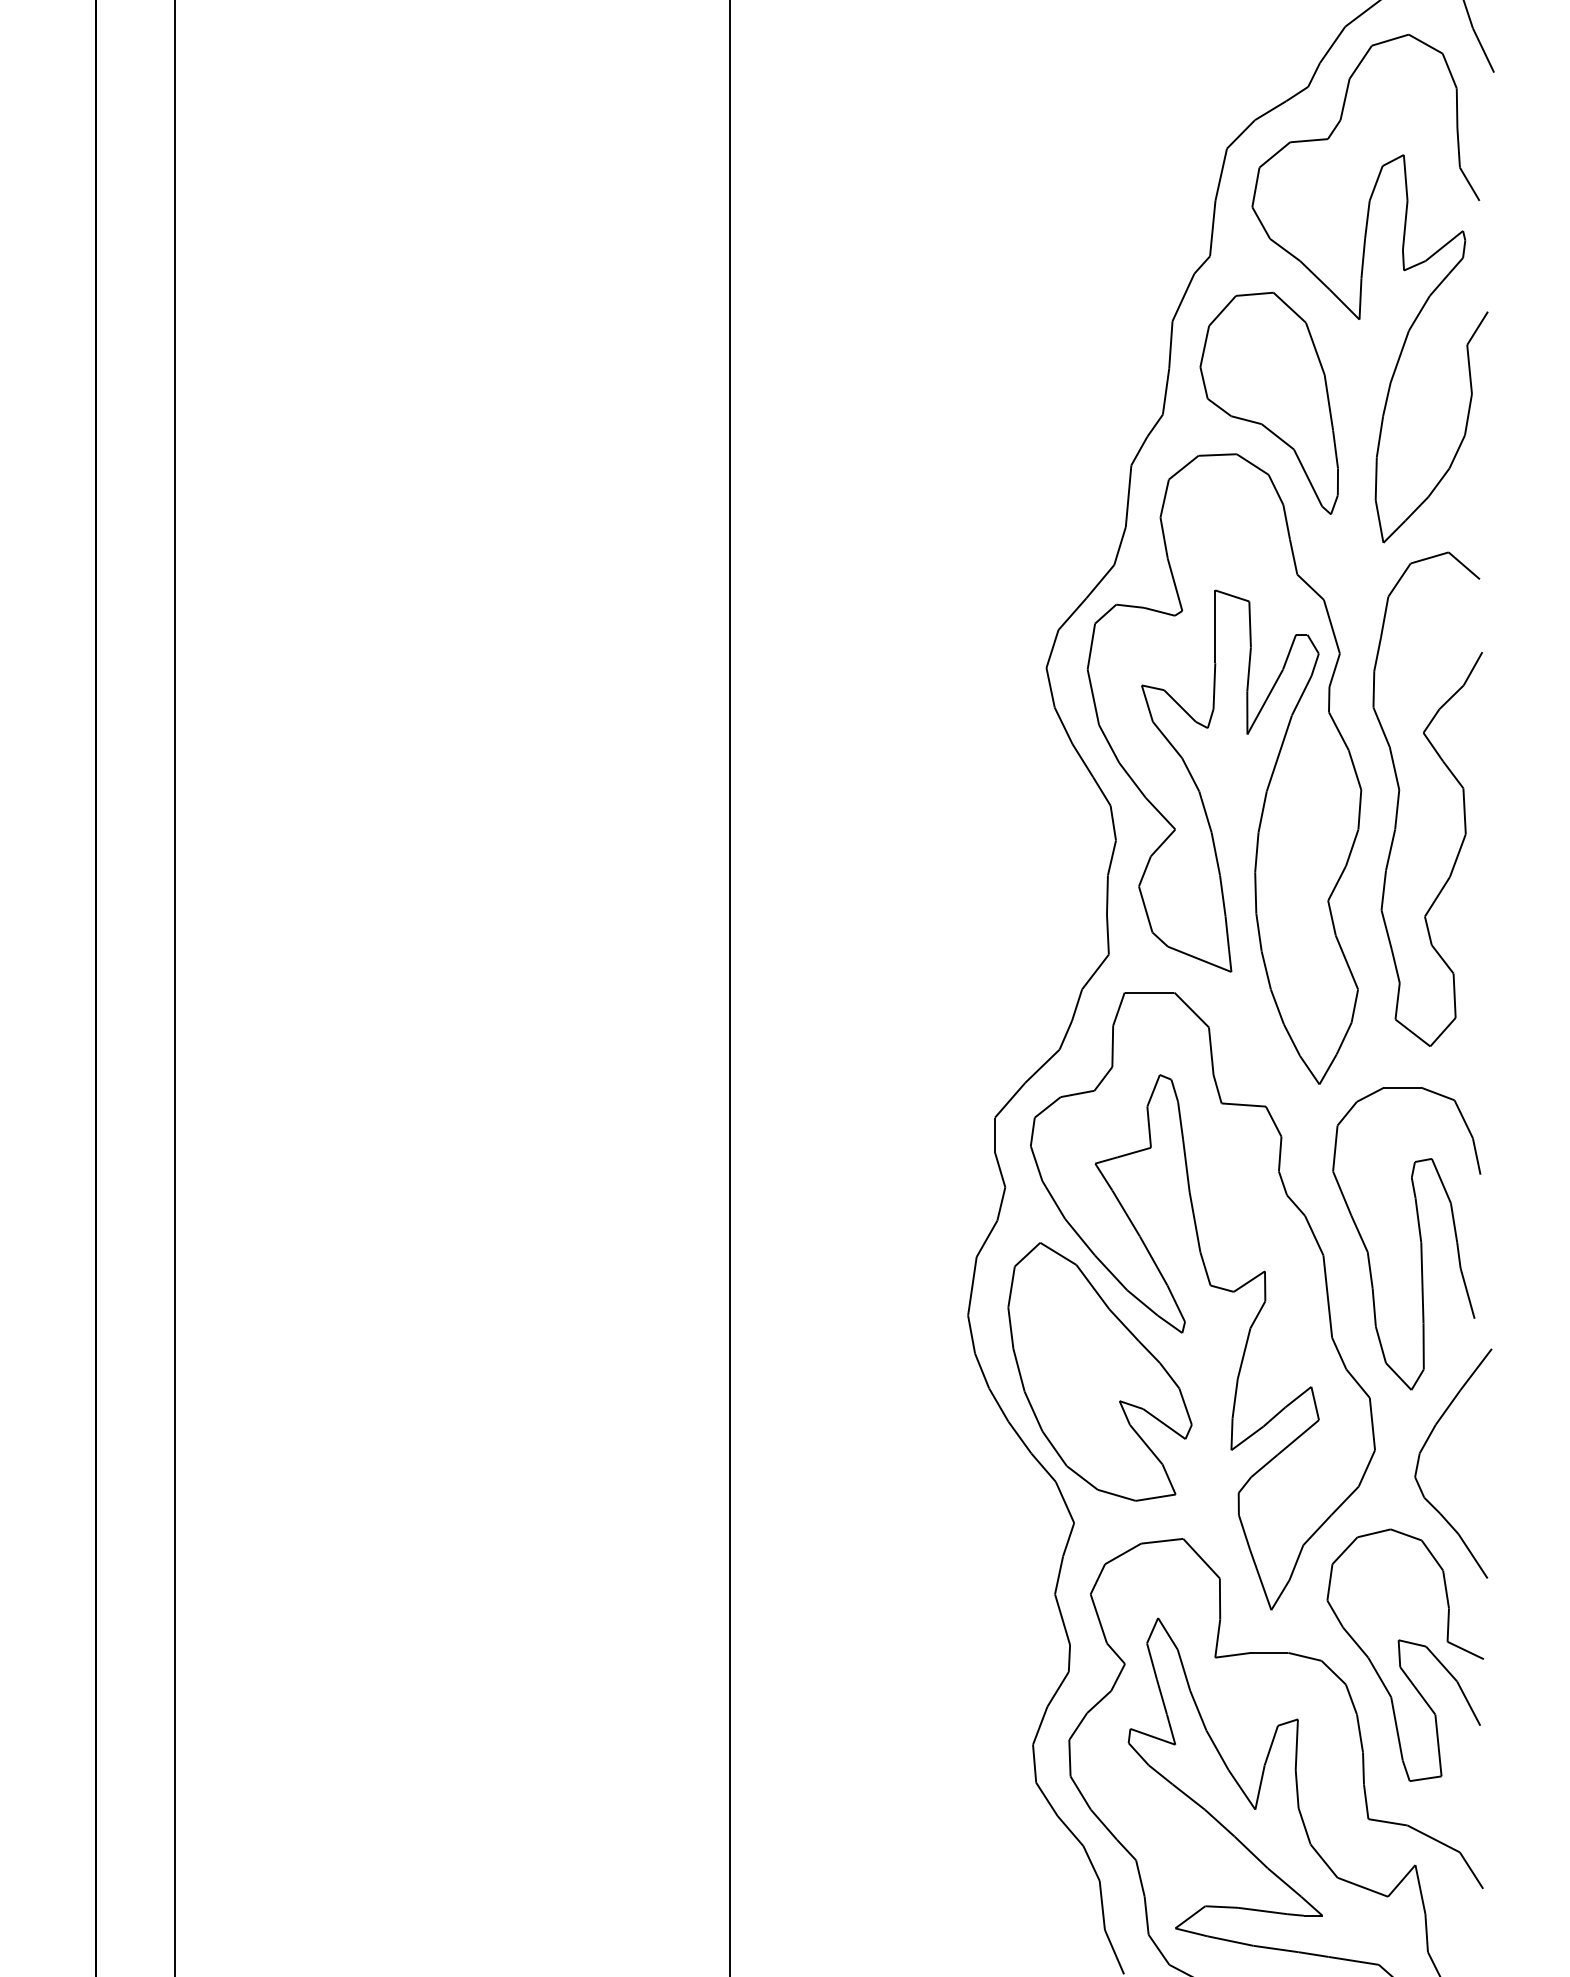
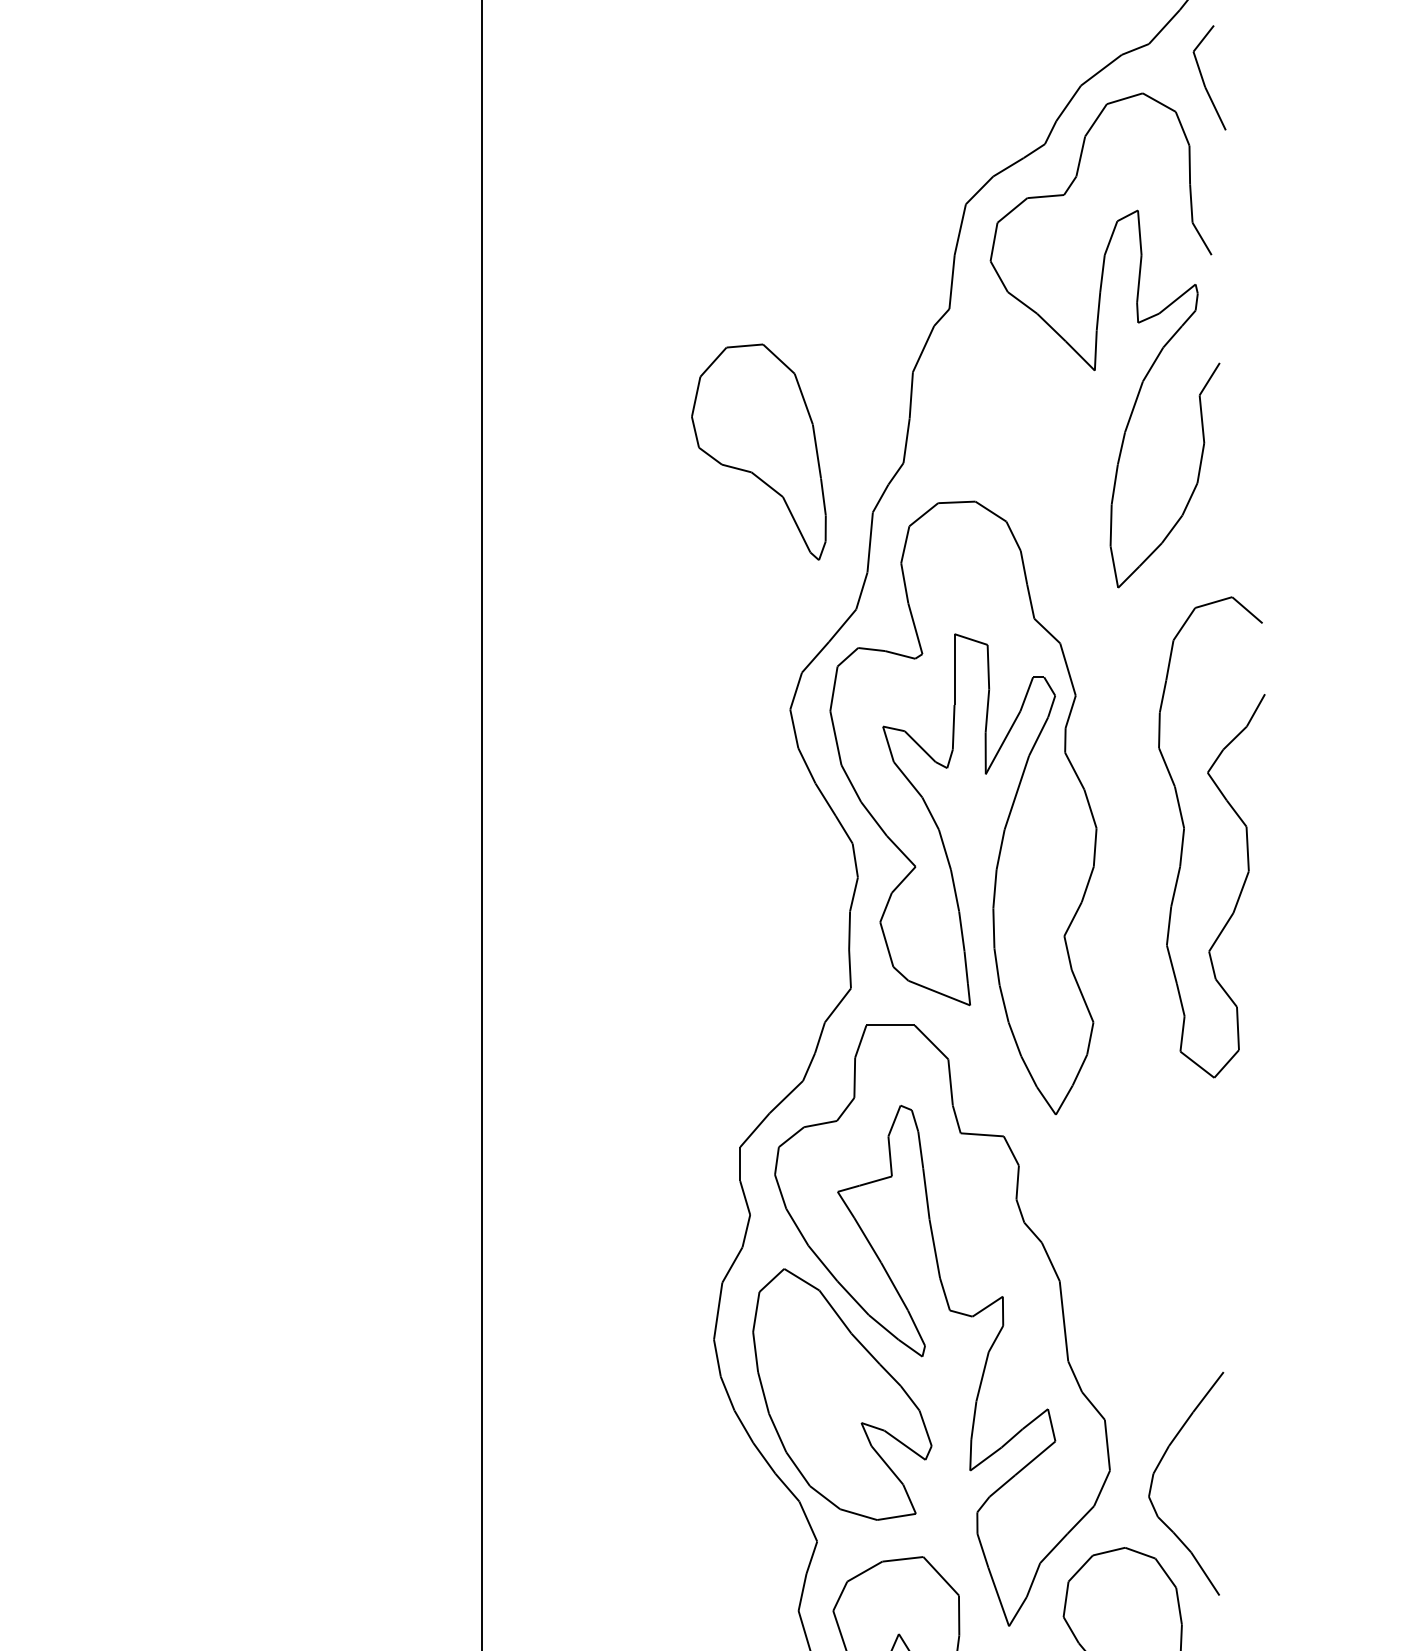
part: (1268, 402) -> (758, 451), moved
part: (1399, 798) -> (1184, 836), moved
part: (1419, 1238) -> (1153, 1264), removed

